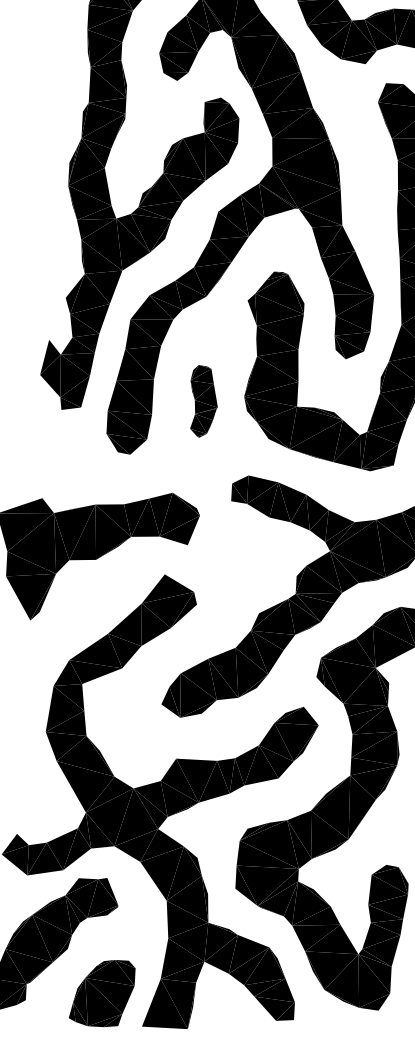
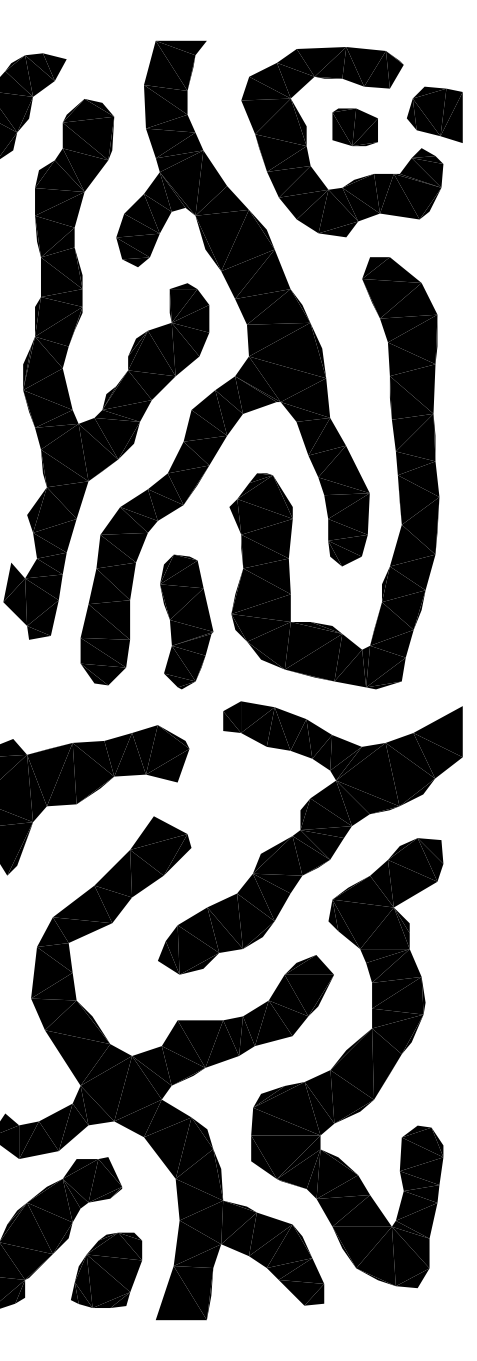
part: (203, 401) -> (186, 621), size x1.67
part: (102, 992) -> (106, 1269), moved

